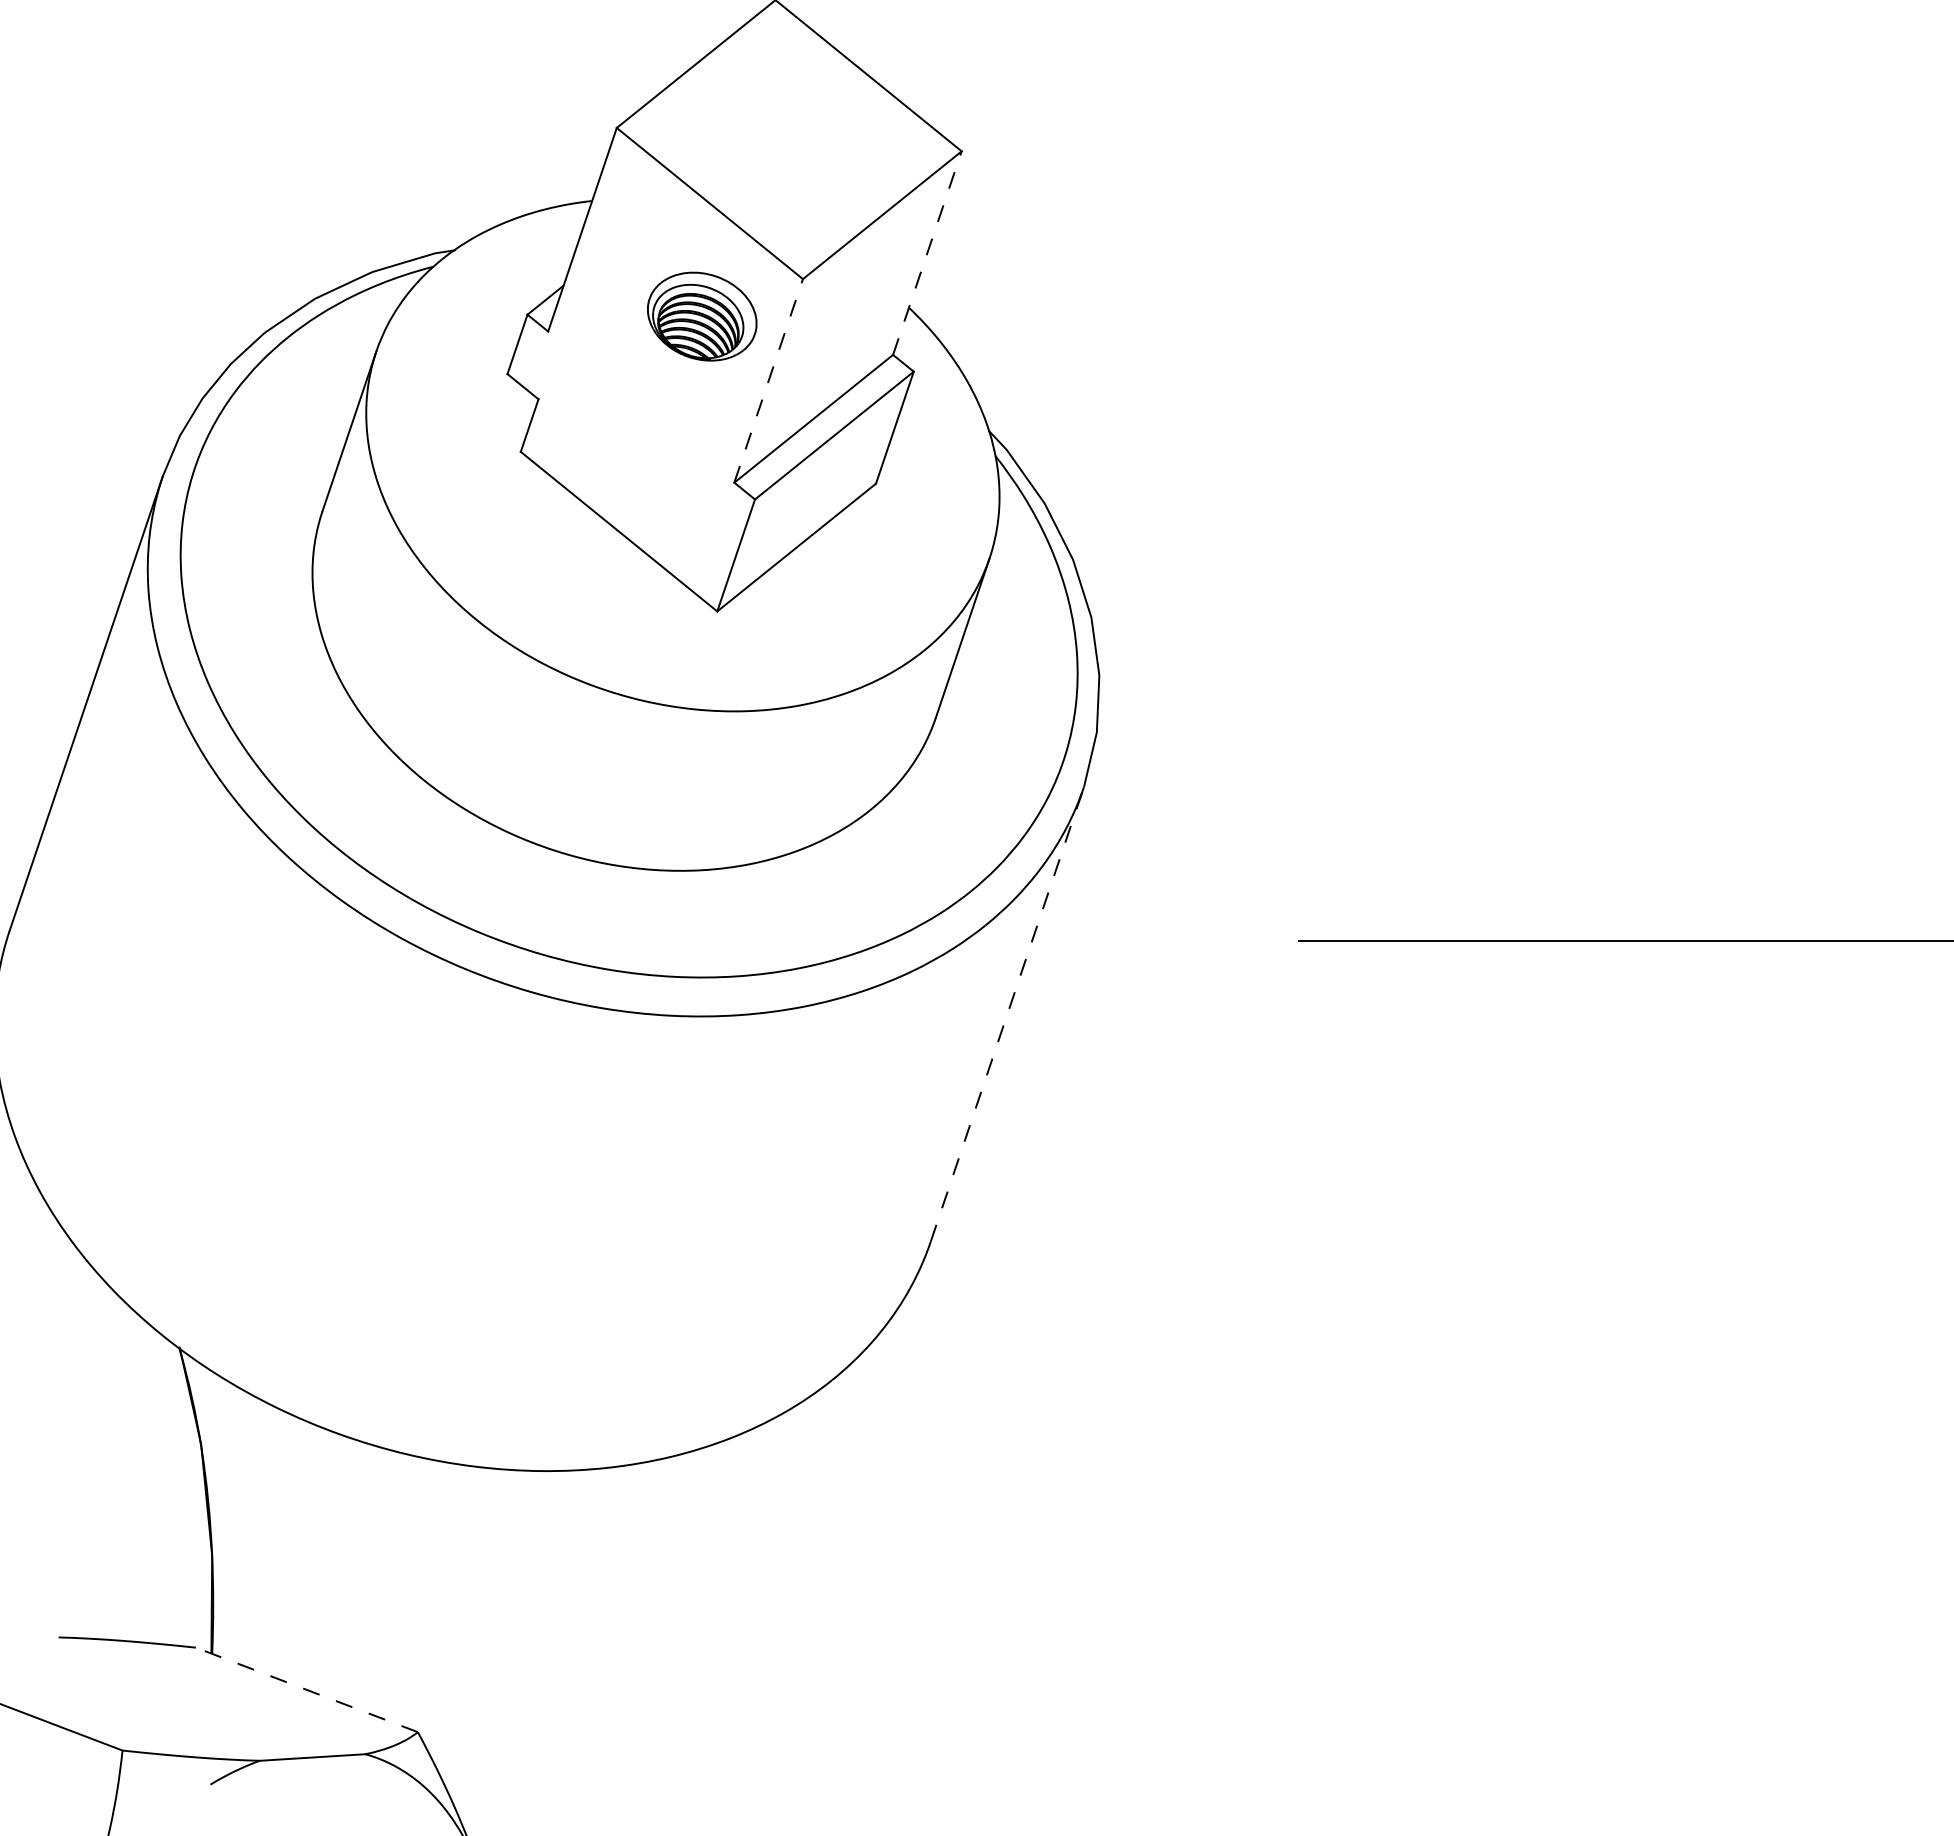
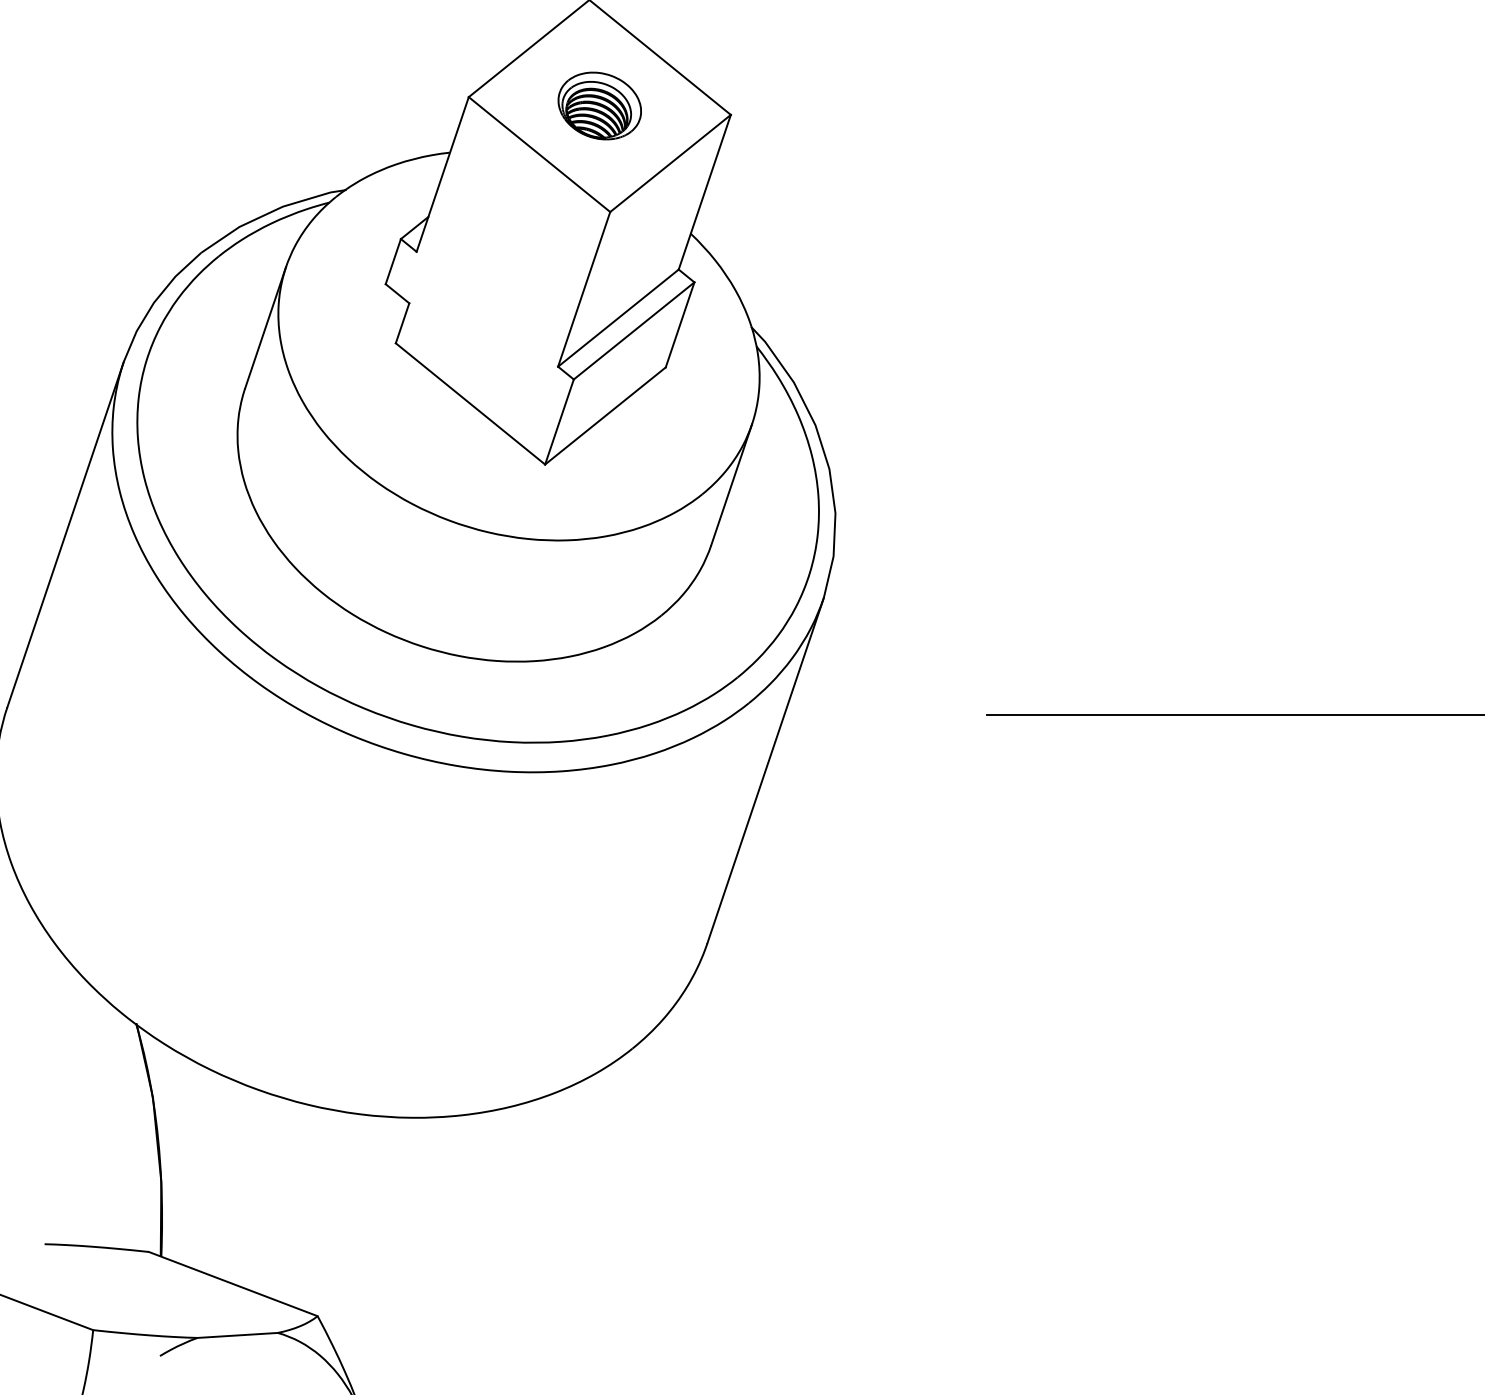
line: (927, 252) -> (704, 191), dashed -> solid
part: (702, 316) -> (600, 105), moved
line: (768, 380) -> (584, 289), dashed -> solid
line: (1007, 1014) -> (765, 770), dashed -> solid
line: (306, 1689) -> (232, 1283), dashed -> solid

